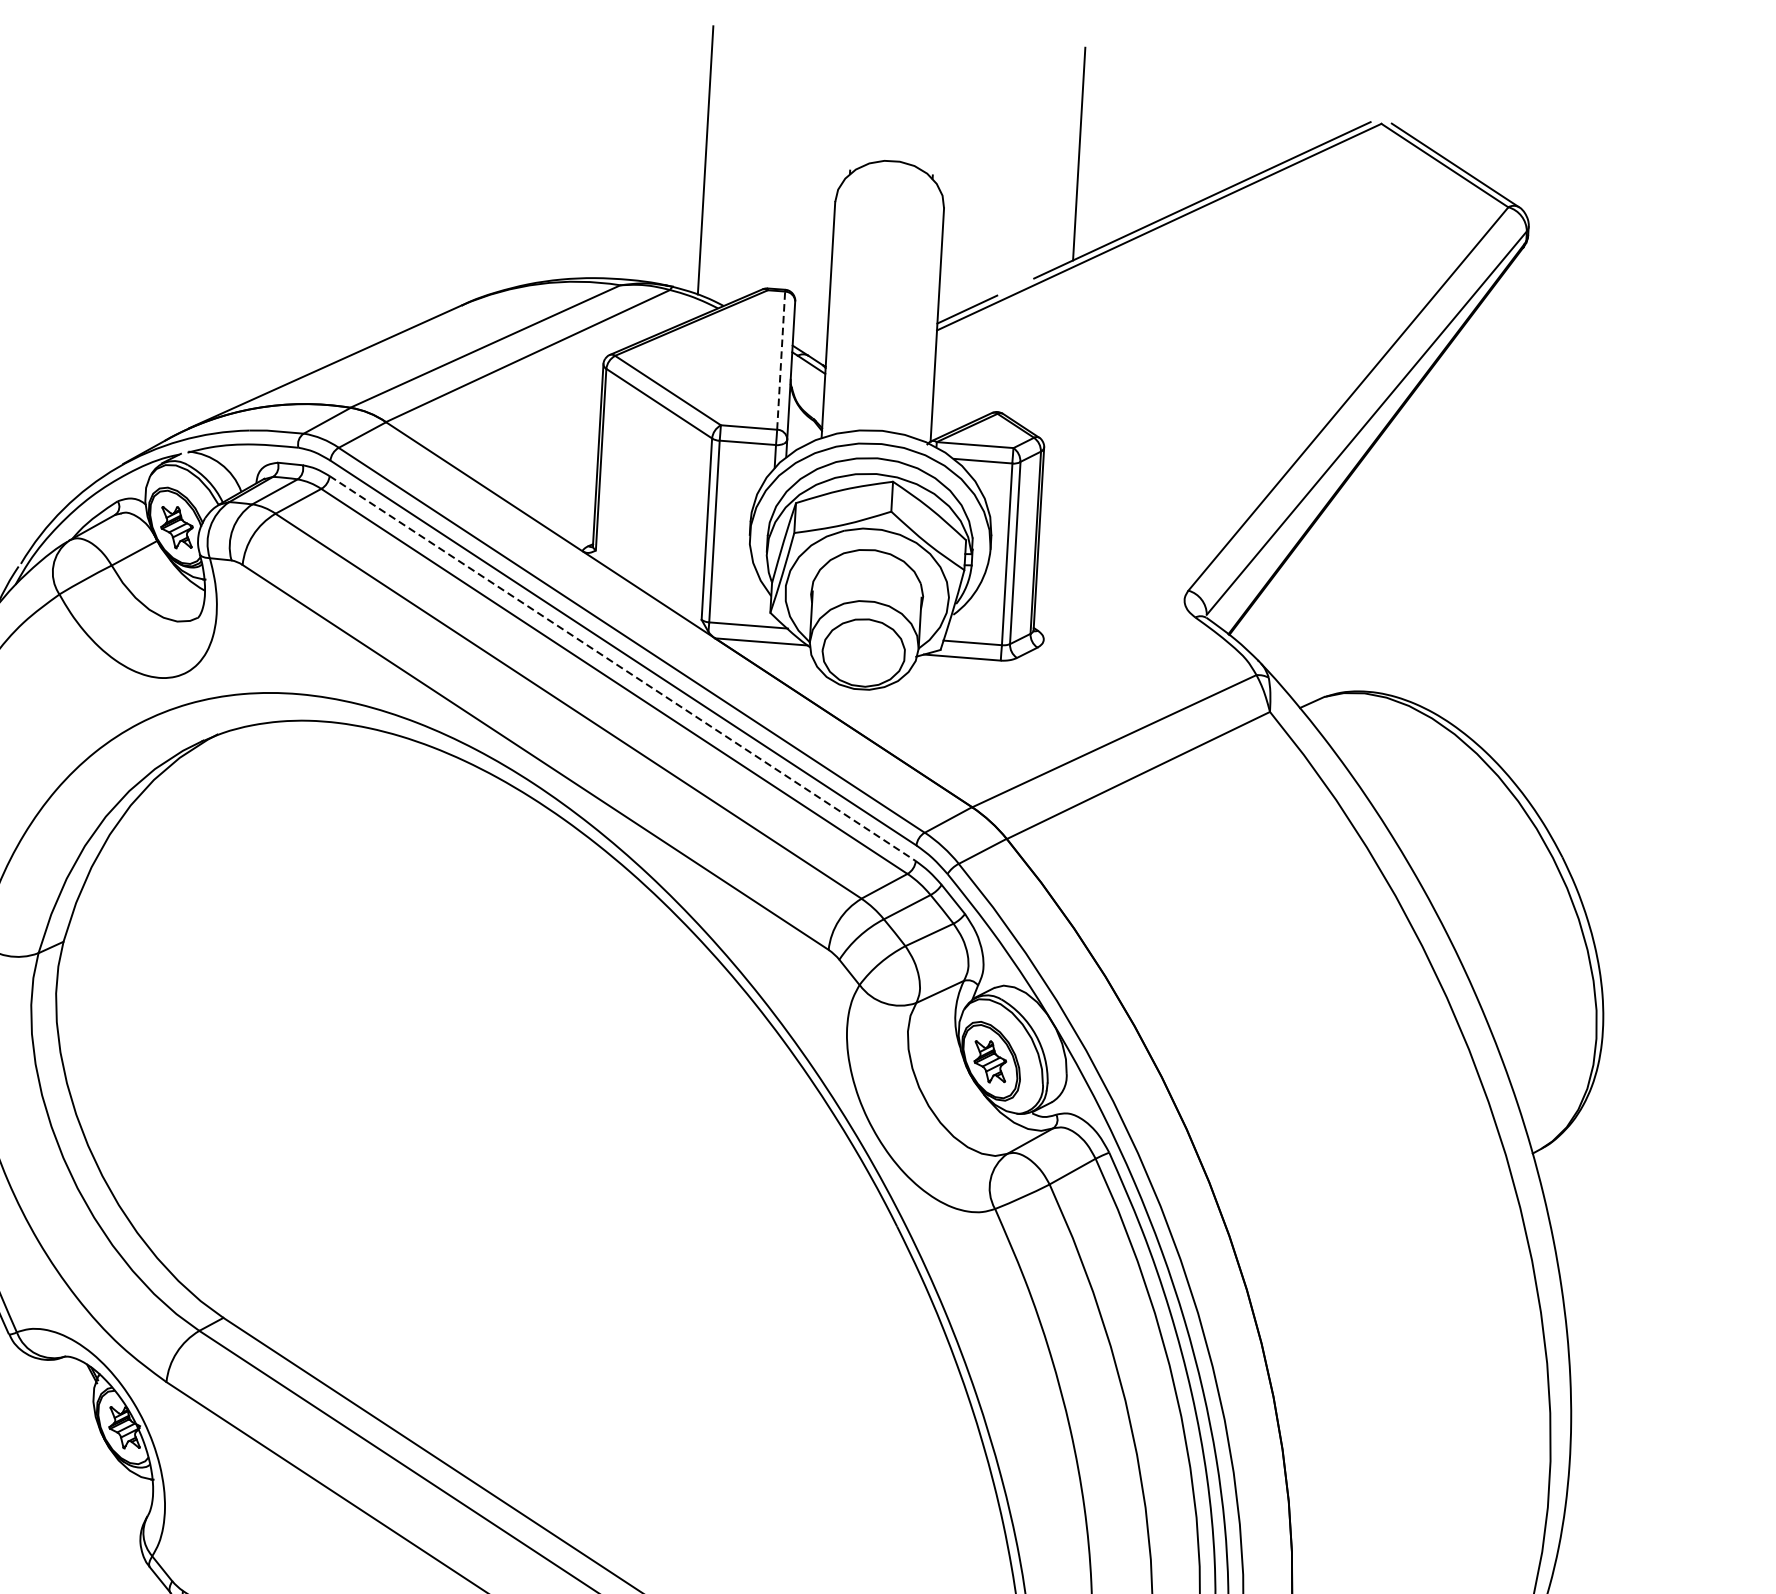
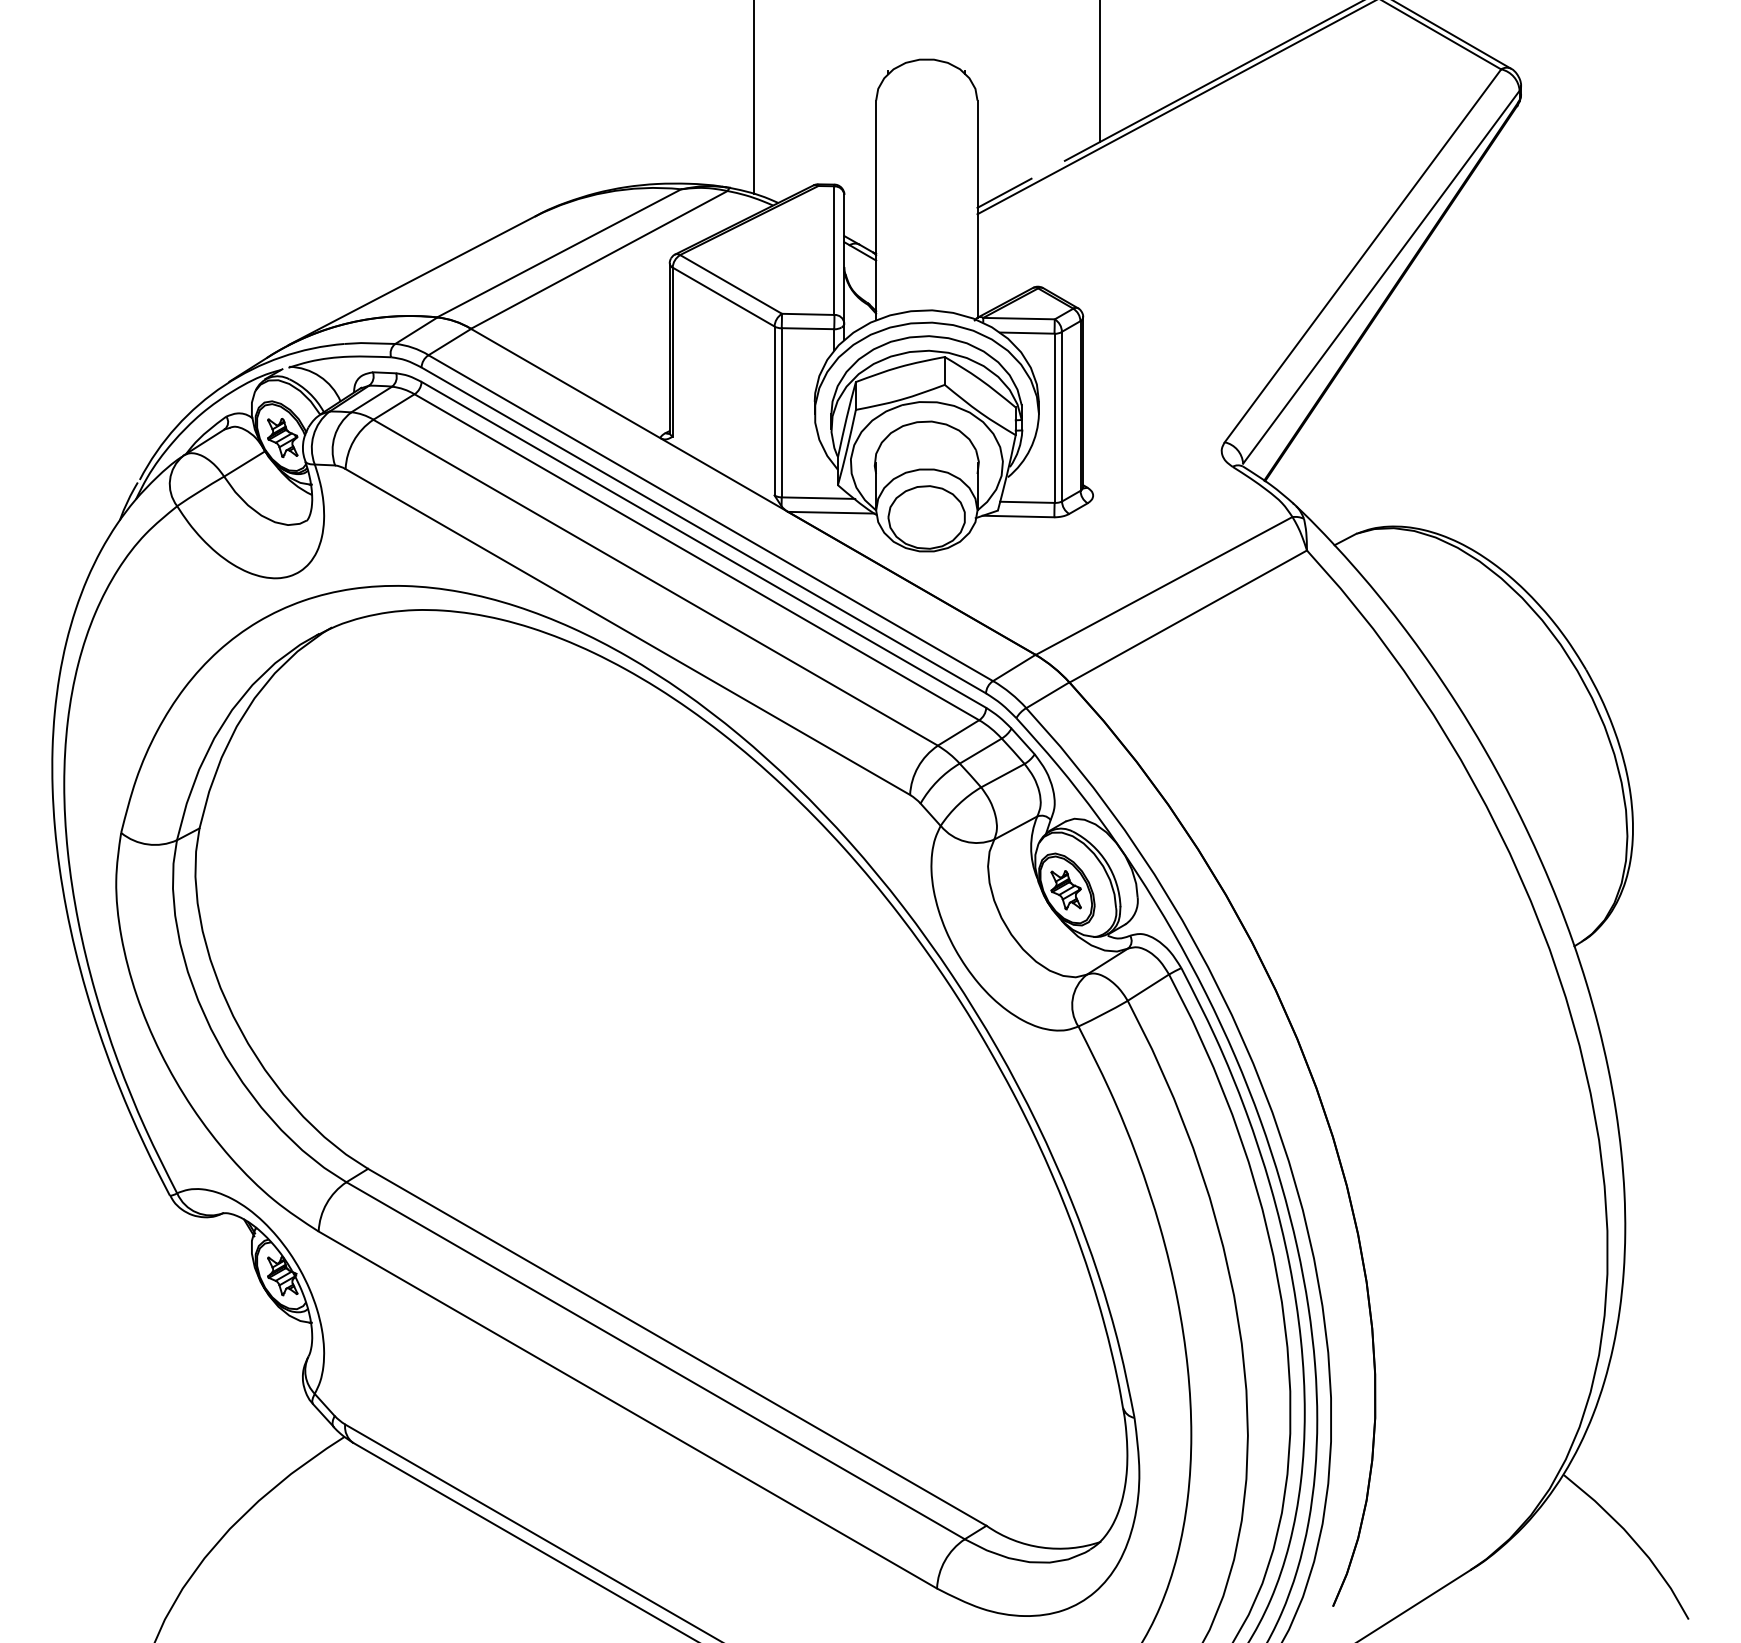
line: (781, 360) -> (834, 250), dashed -> solid
line: (622, 668) -> (703, 544), dashed -> solid

